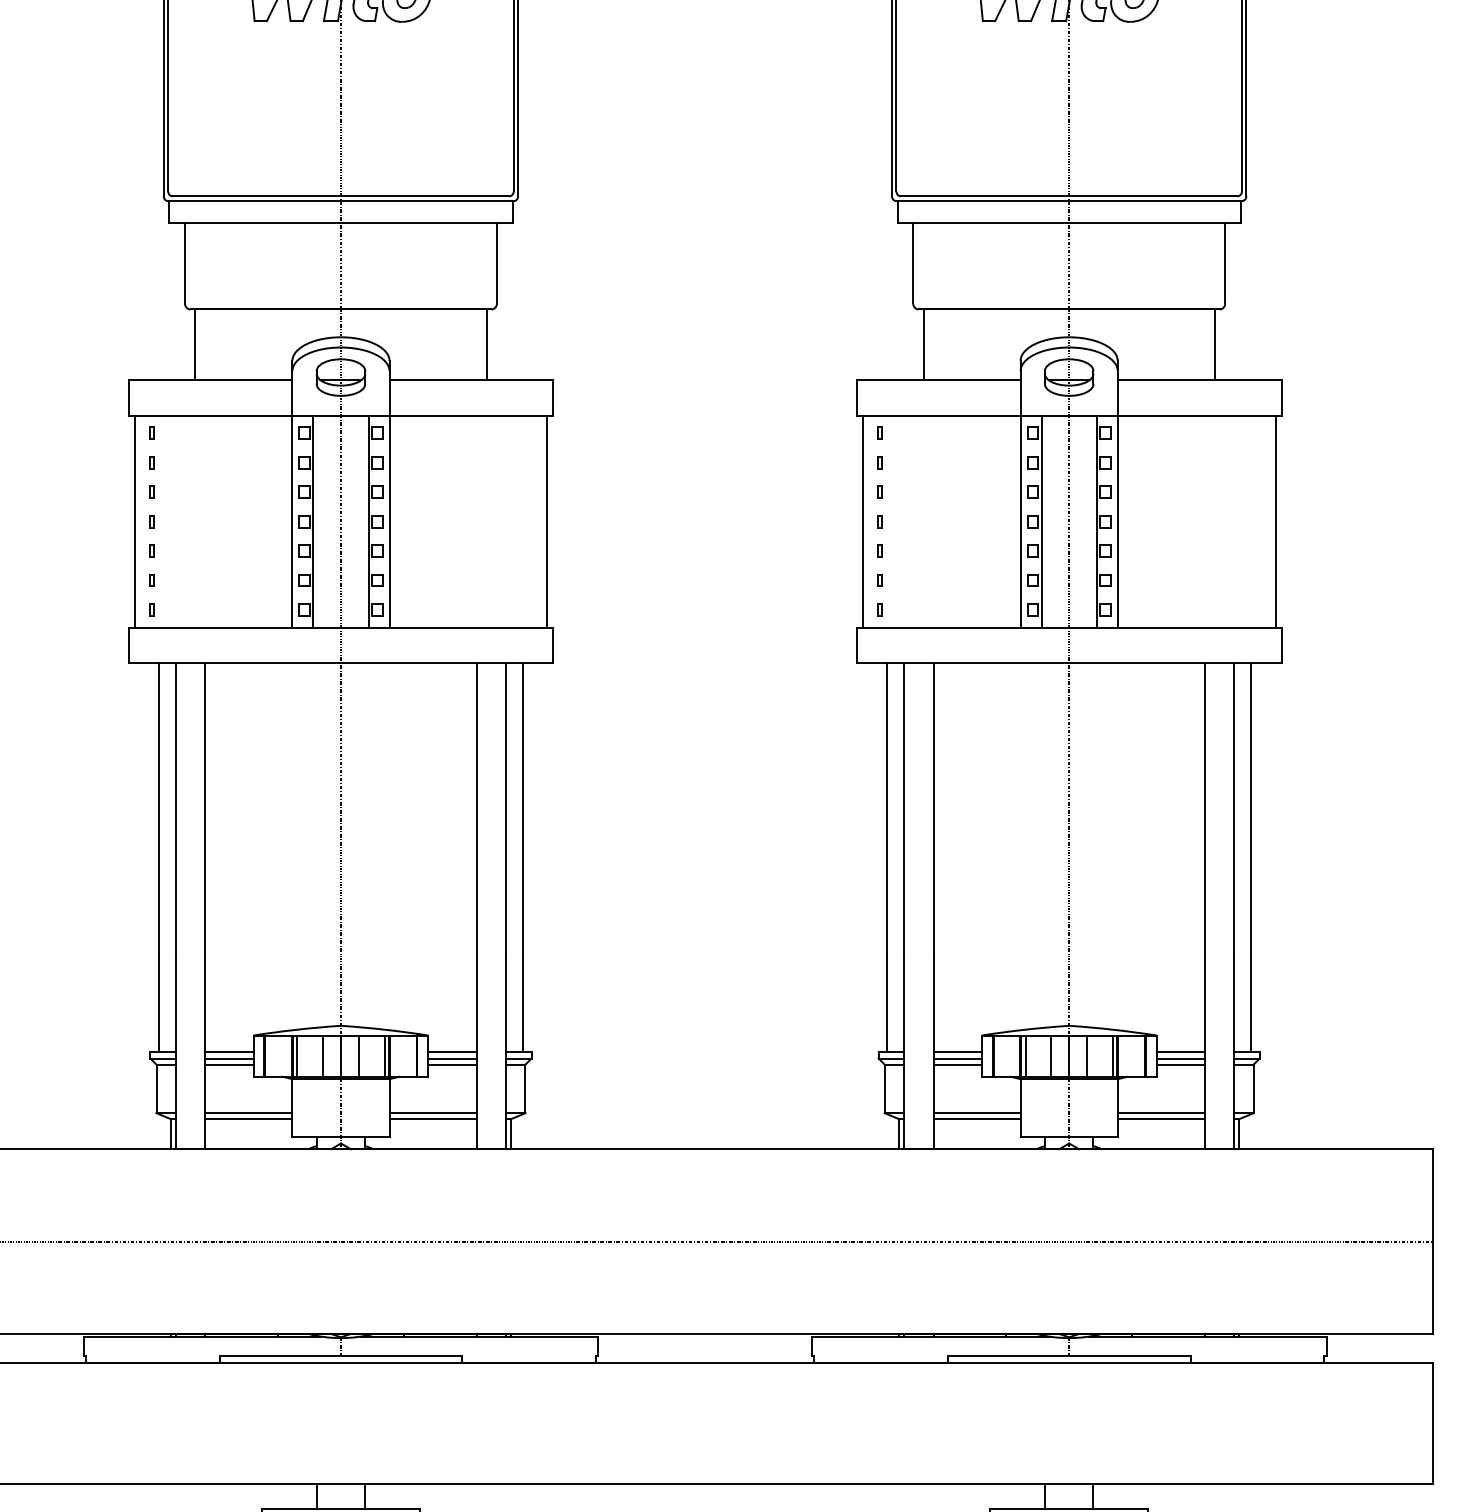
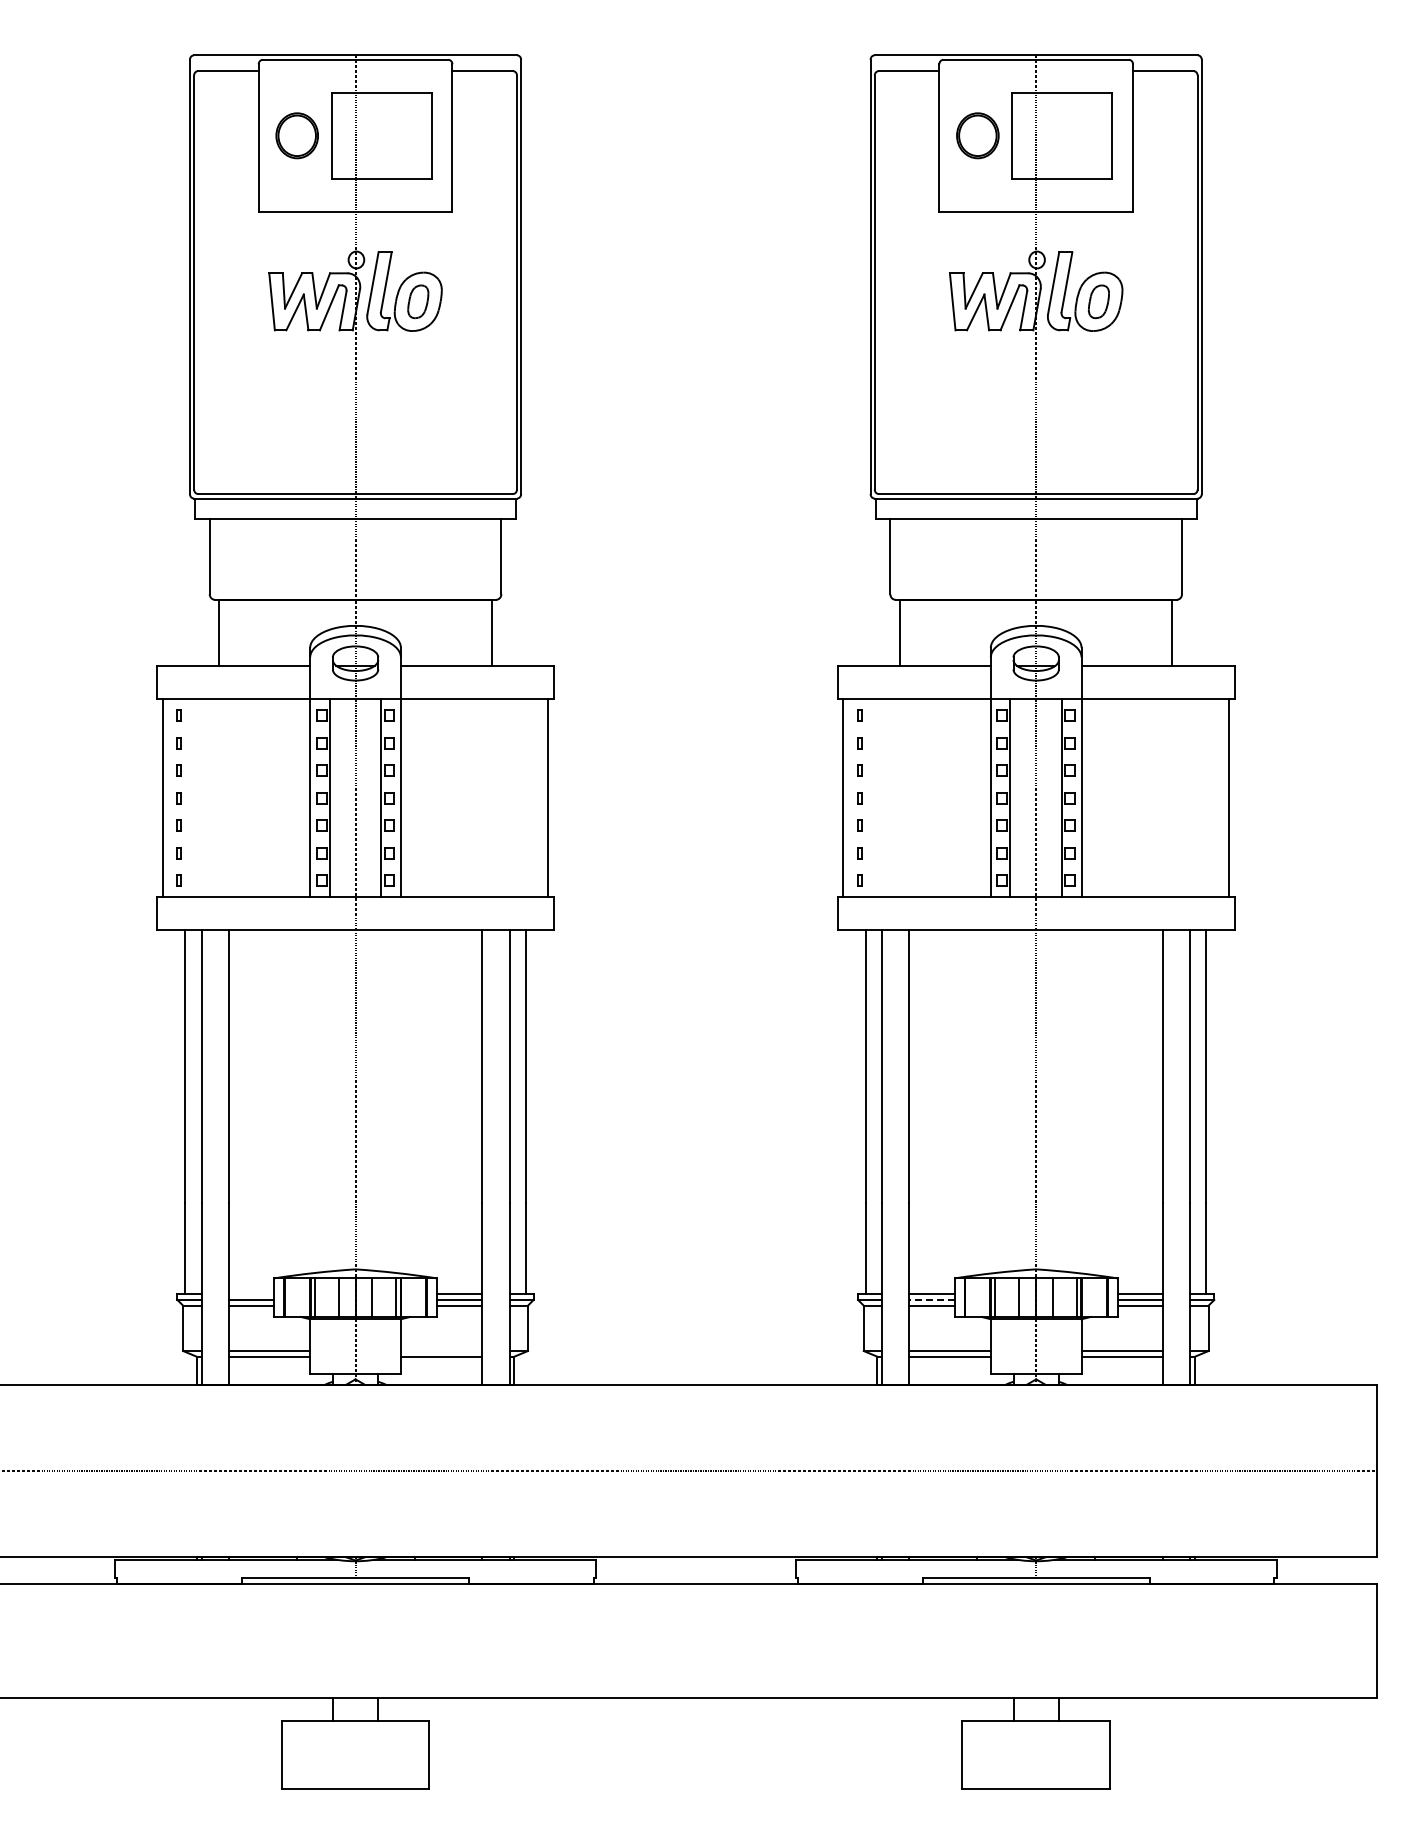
line: (228, 1052) -> (250, 1294), removed
line: (957, 1058) -> (931, 1299), solid -> dashed
line: (432, 1113) -> (441, 1351), removed

